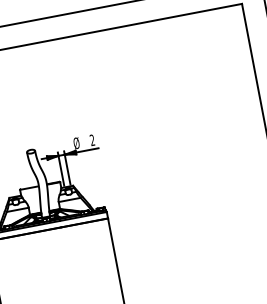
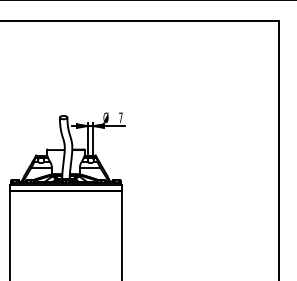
text: (91, 139) -> (120, 117), 2 -> 7

